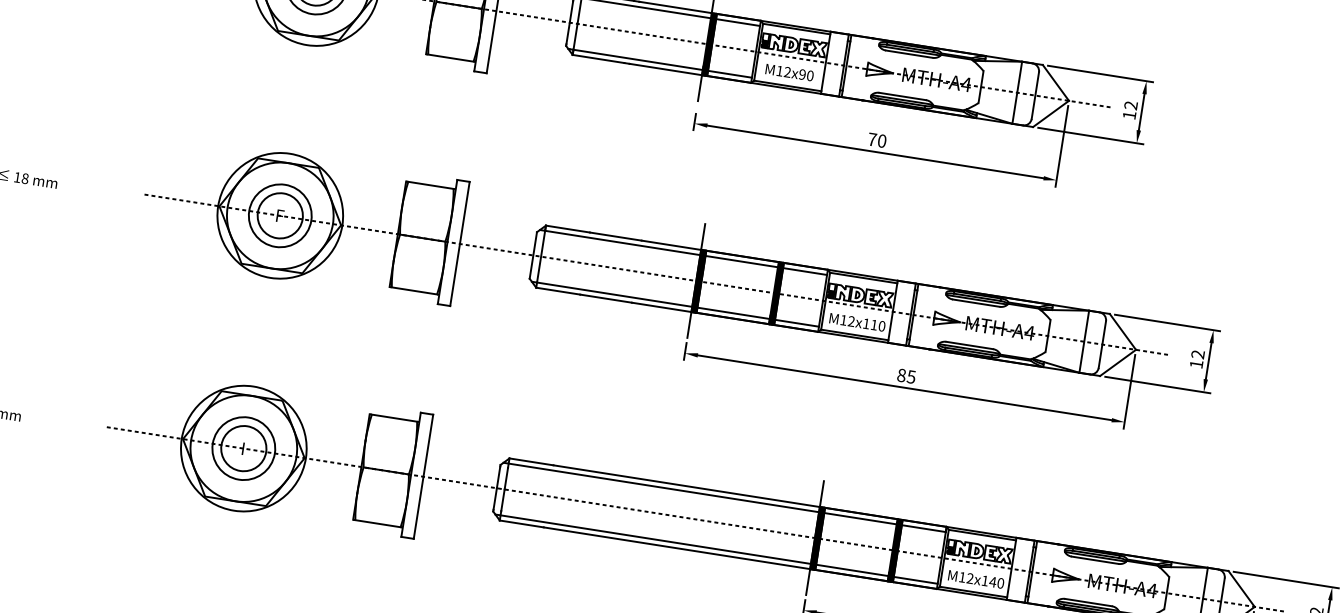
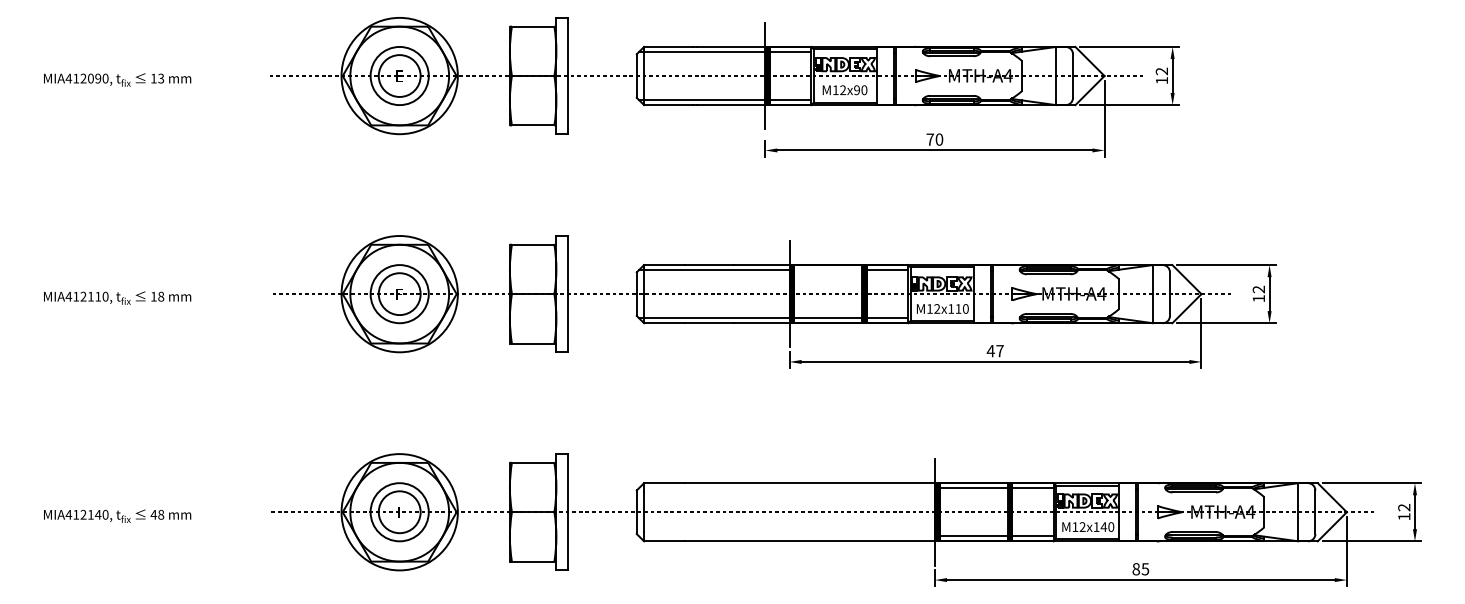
line: (742, 261) -> (828, 269), removed
text: (905, 376) -> (994, 351), 85 -> 47
line: (660, 487) -> (786, 488), removed
line: (652, 539) -> (786, 536), removed

